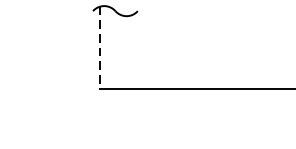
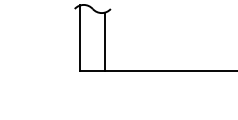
line: (100, 47) -> (80, 38), dashed -> solid
line: (131, 51) -> (105, 41), added

